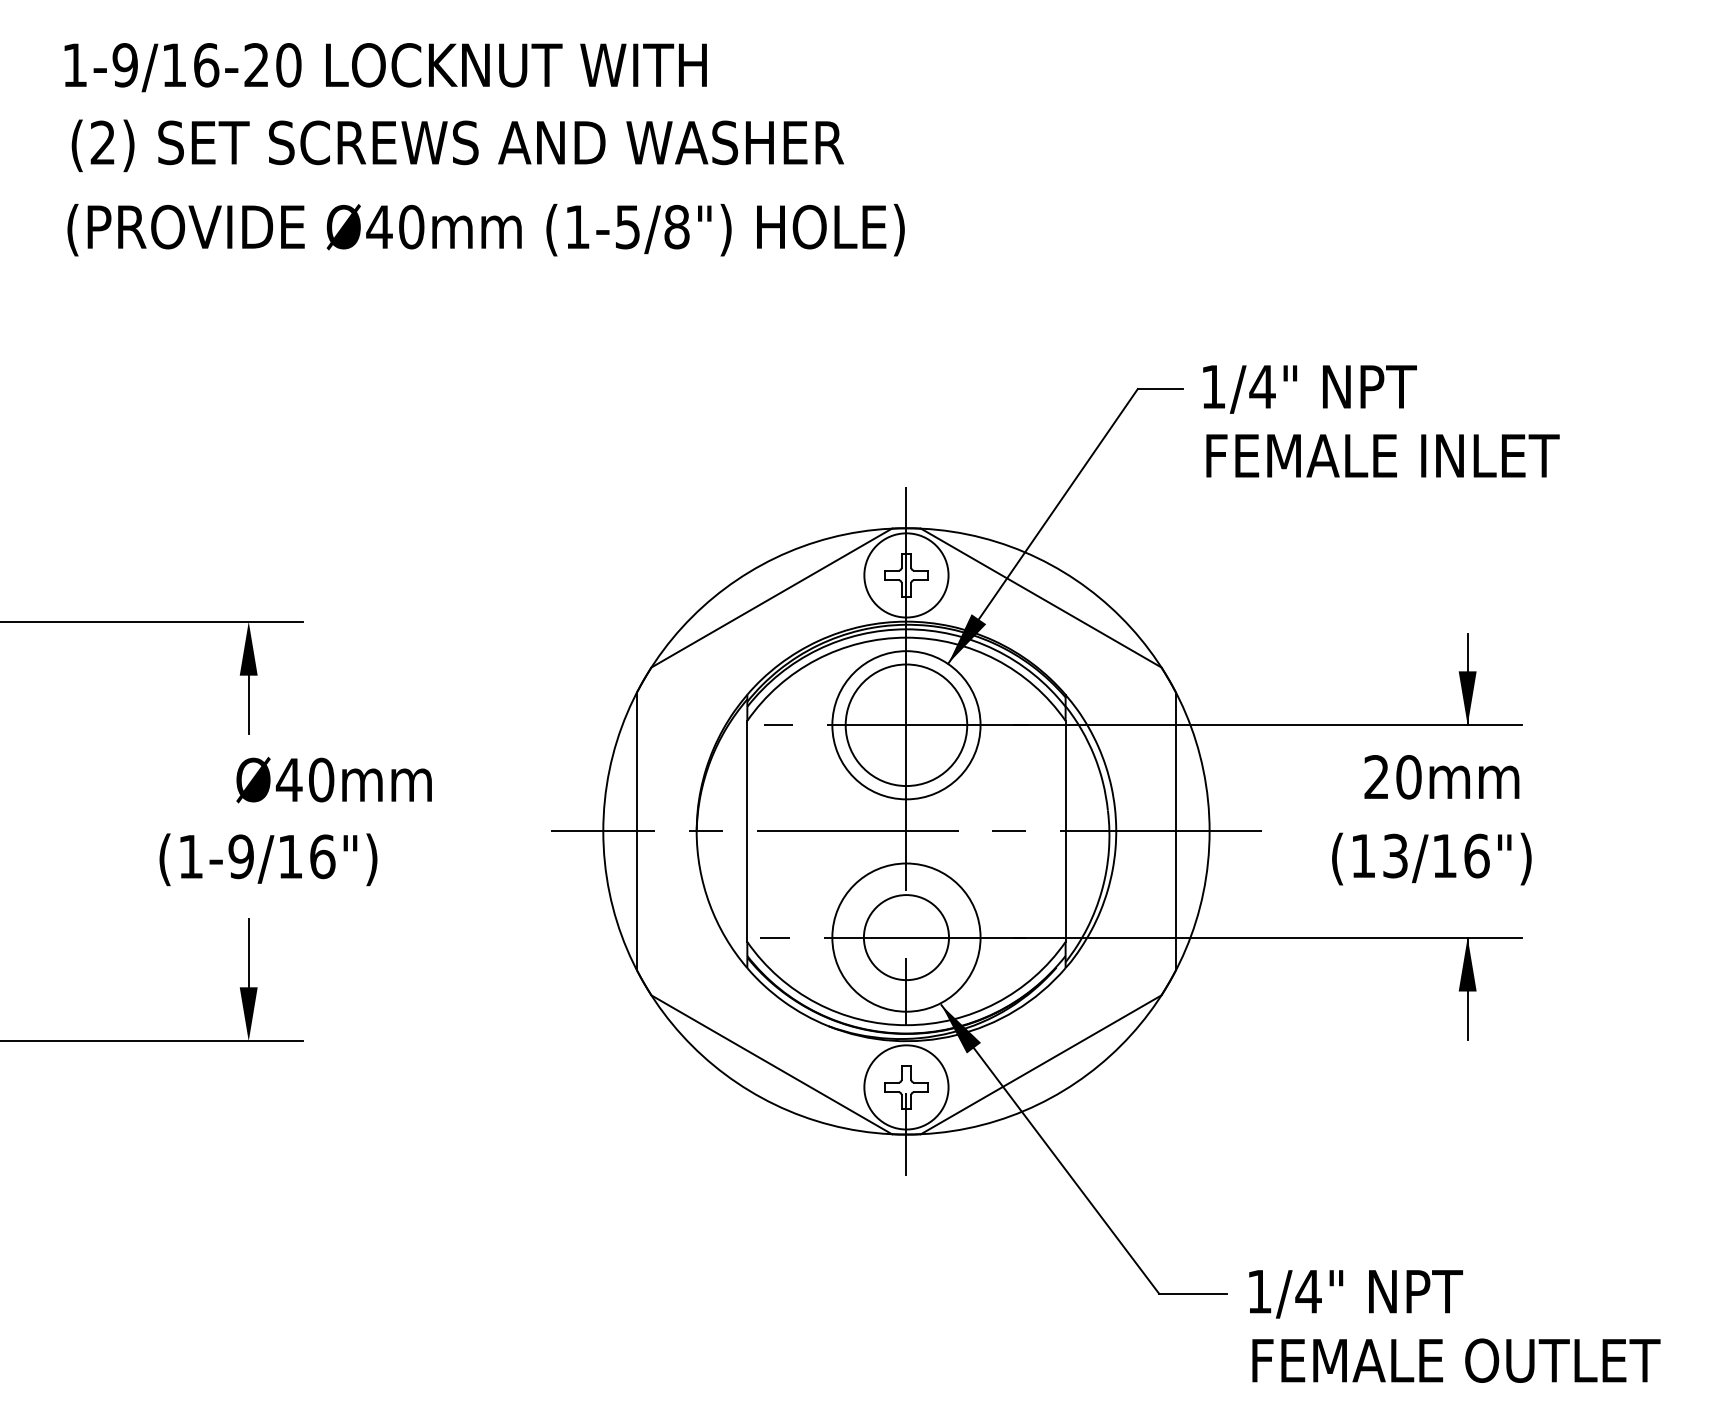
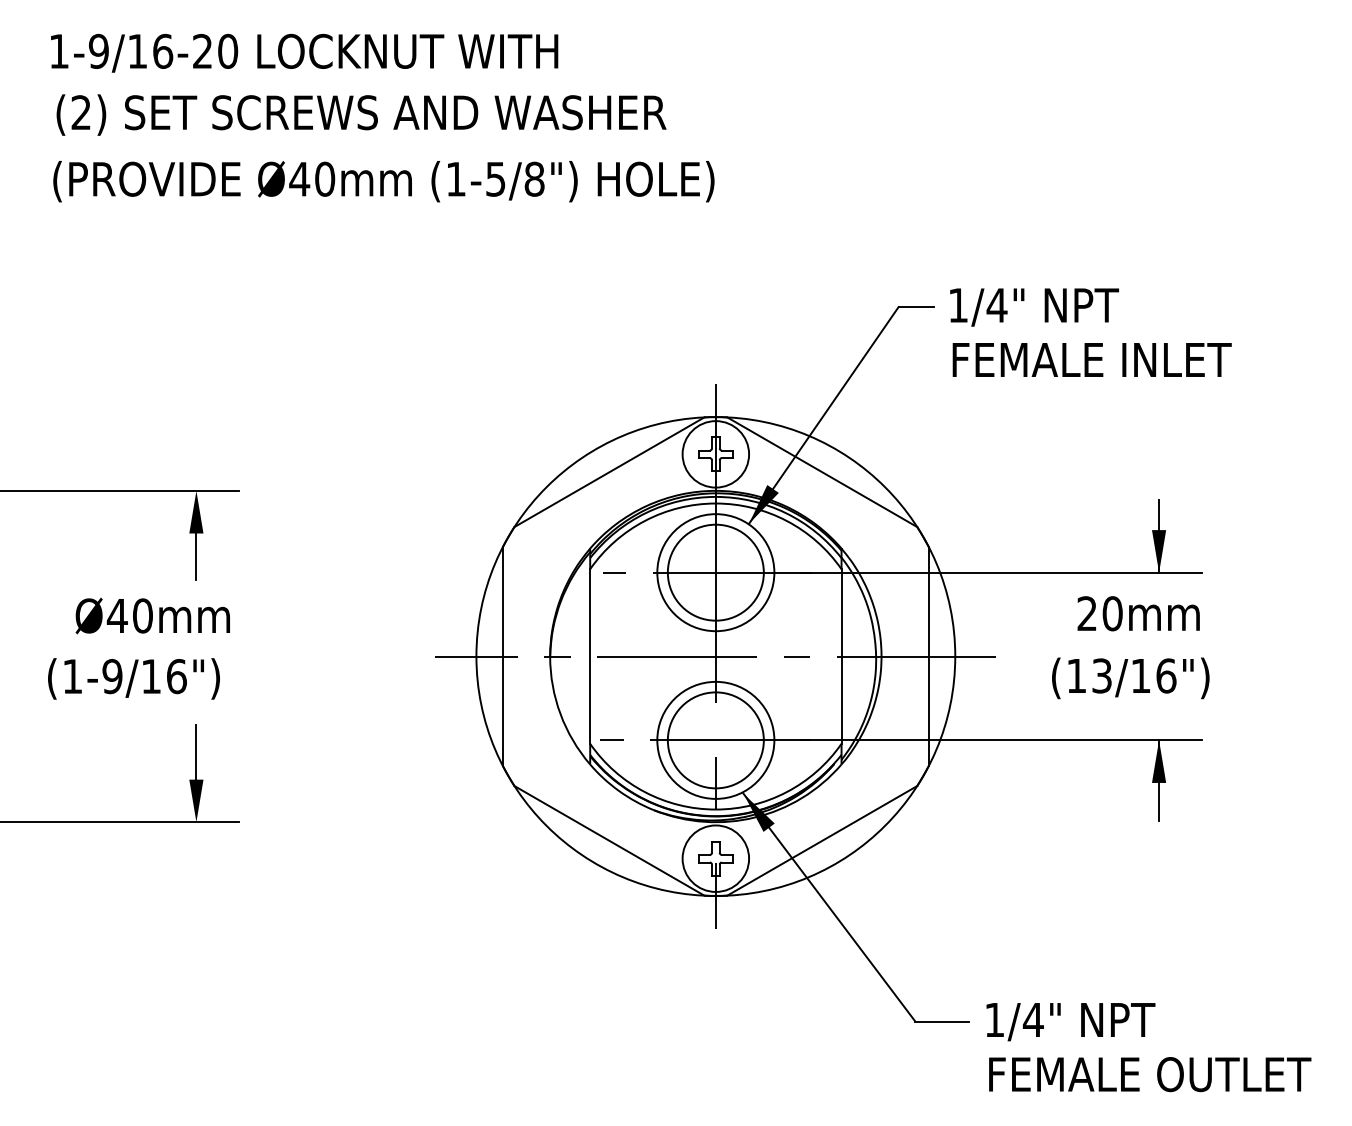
text: (333, 779) -> (152, 615), moved
text: (267, 859) -> (133, 678), moved
circle: (906, 937) -> (715, 740), size x1.43

